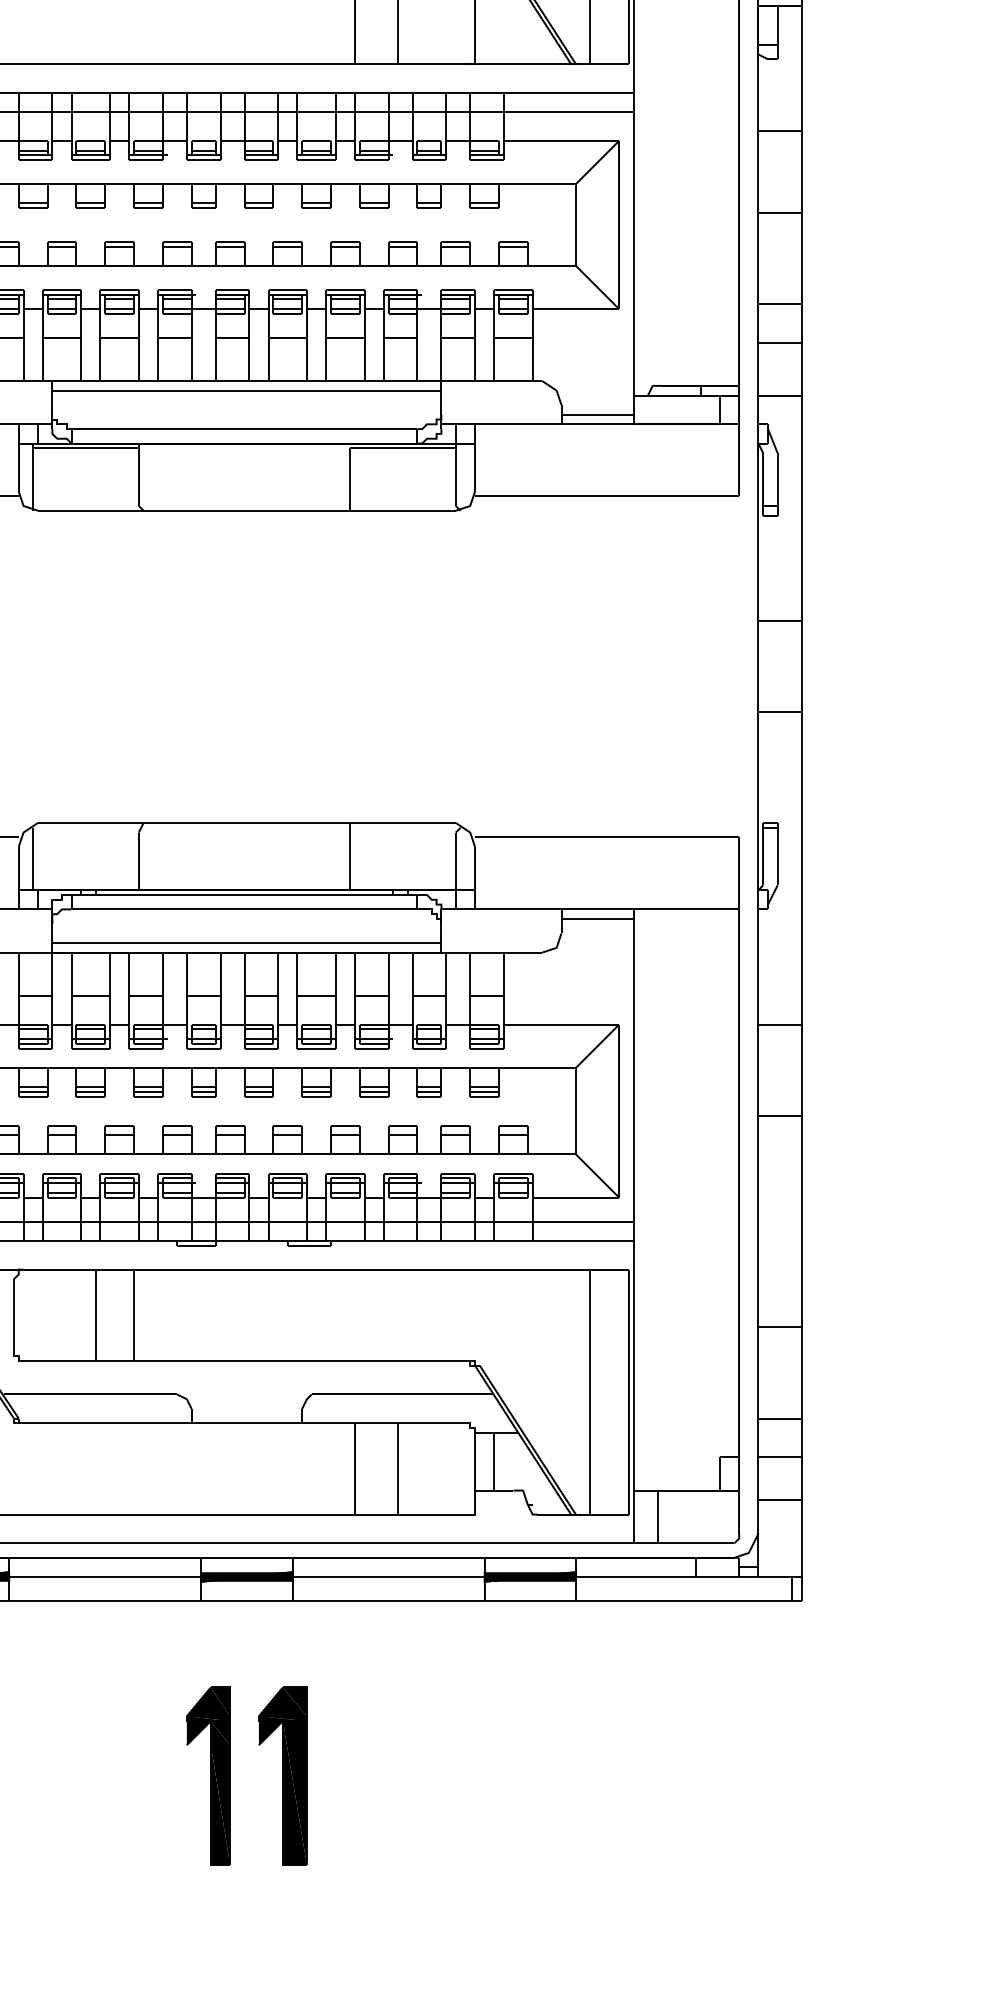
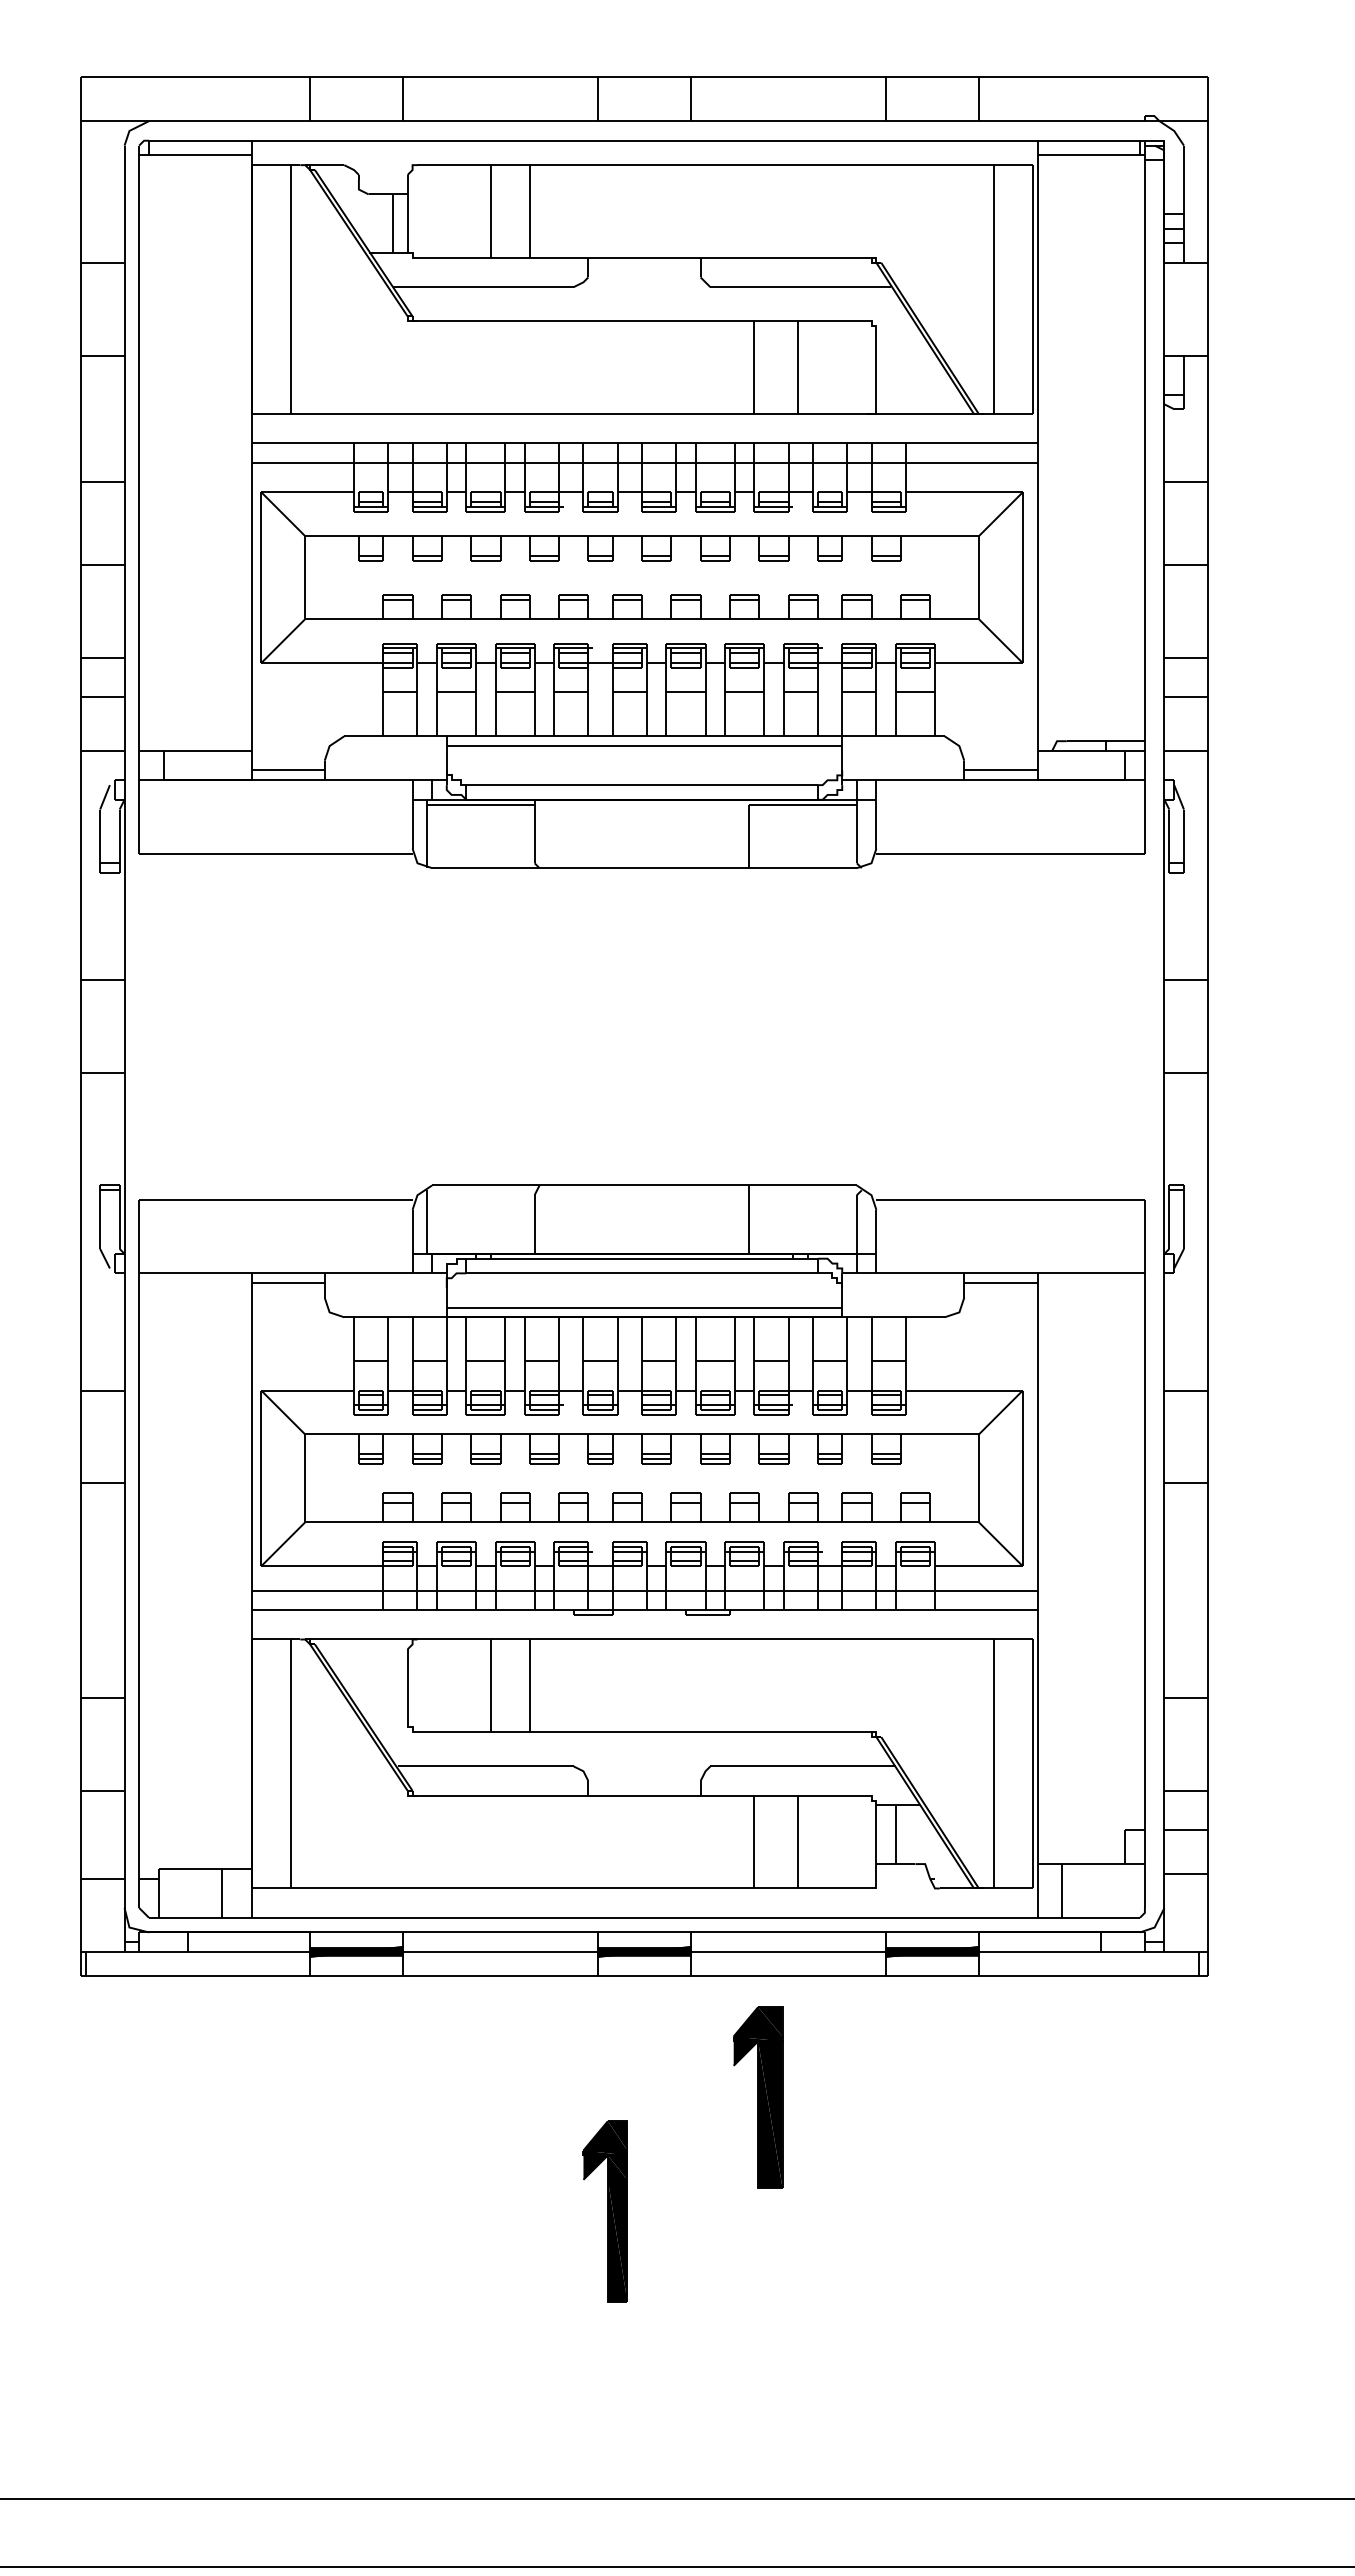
part: (207, 1776) -> (604, 2211), moved
part: (283, 1776) -> (758, 2097), moved

